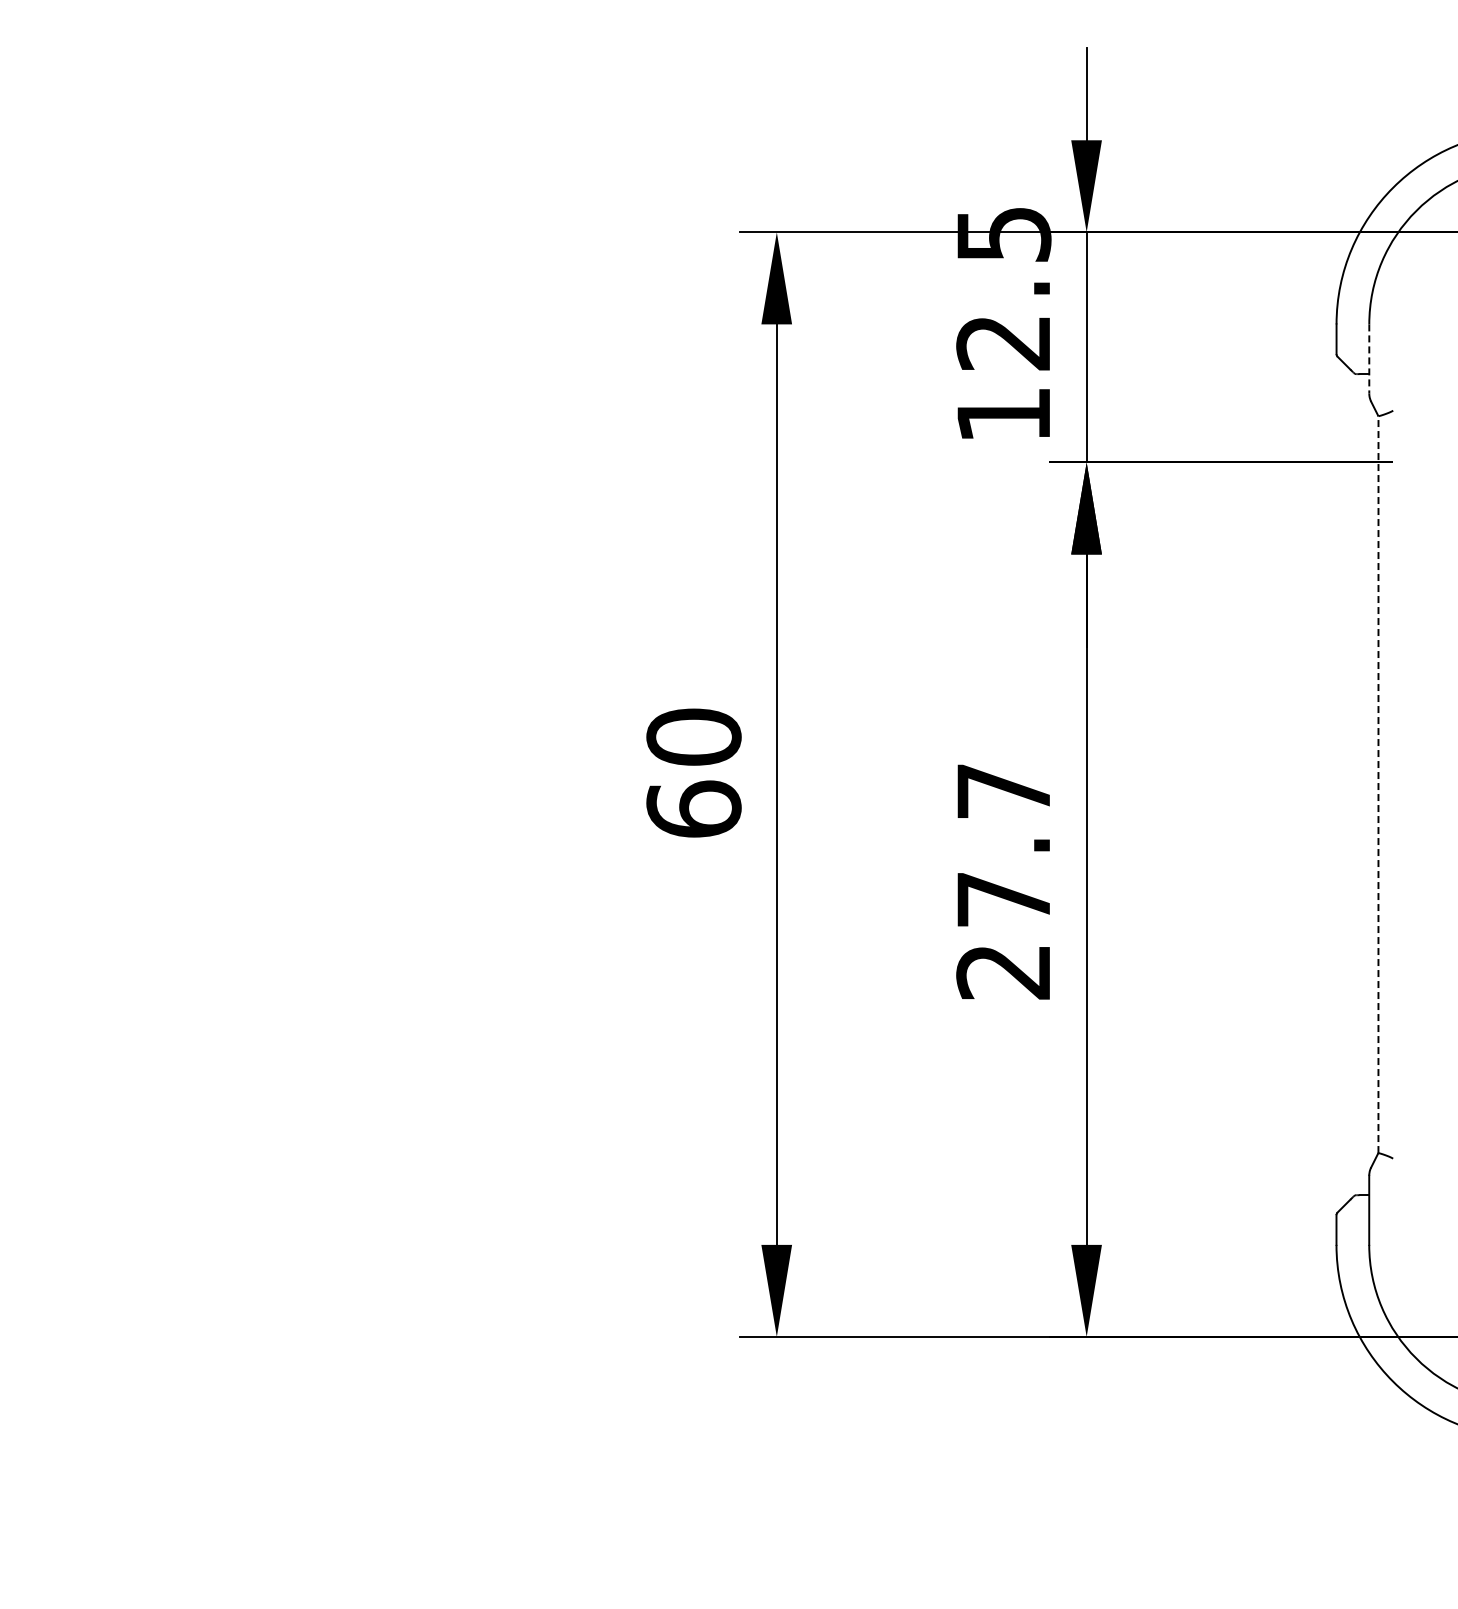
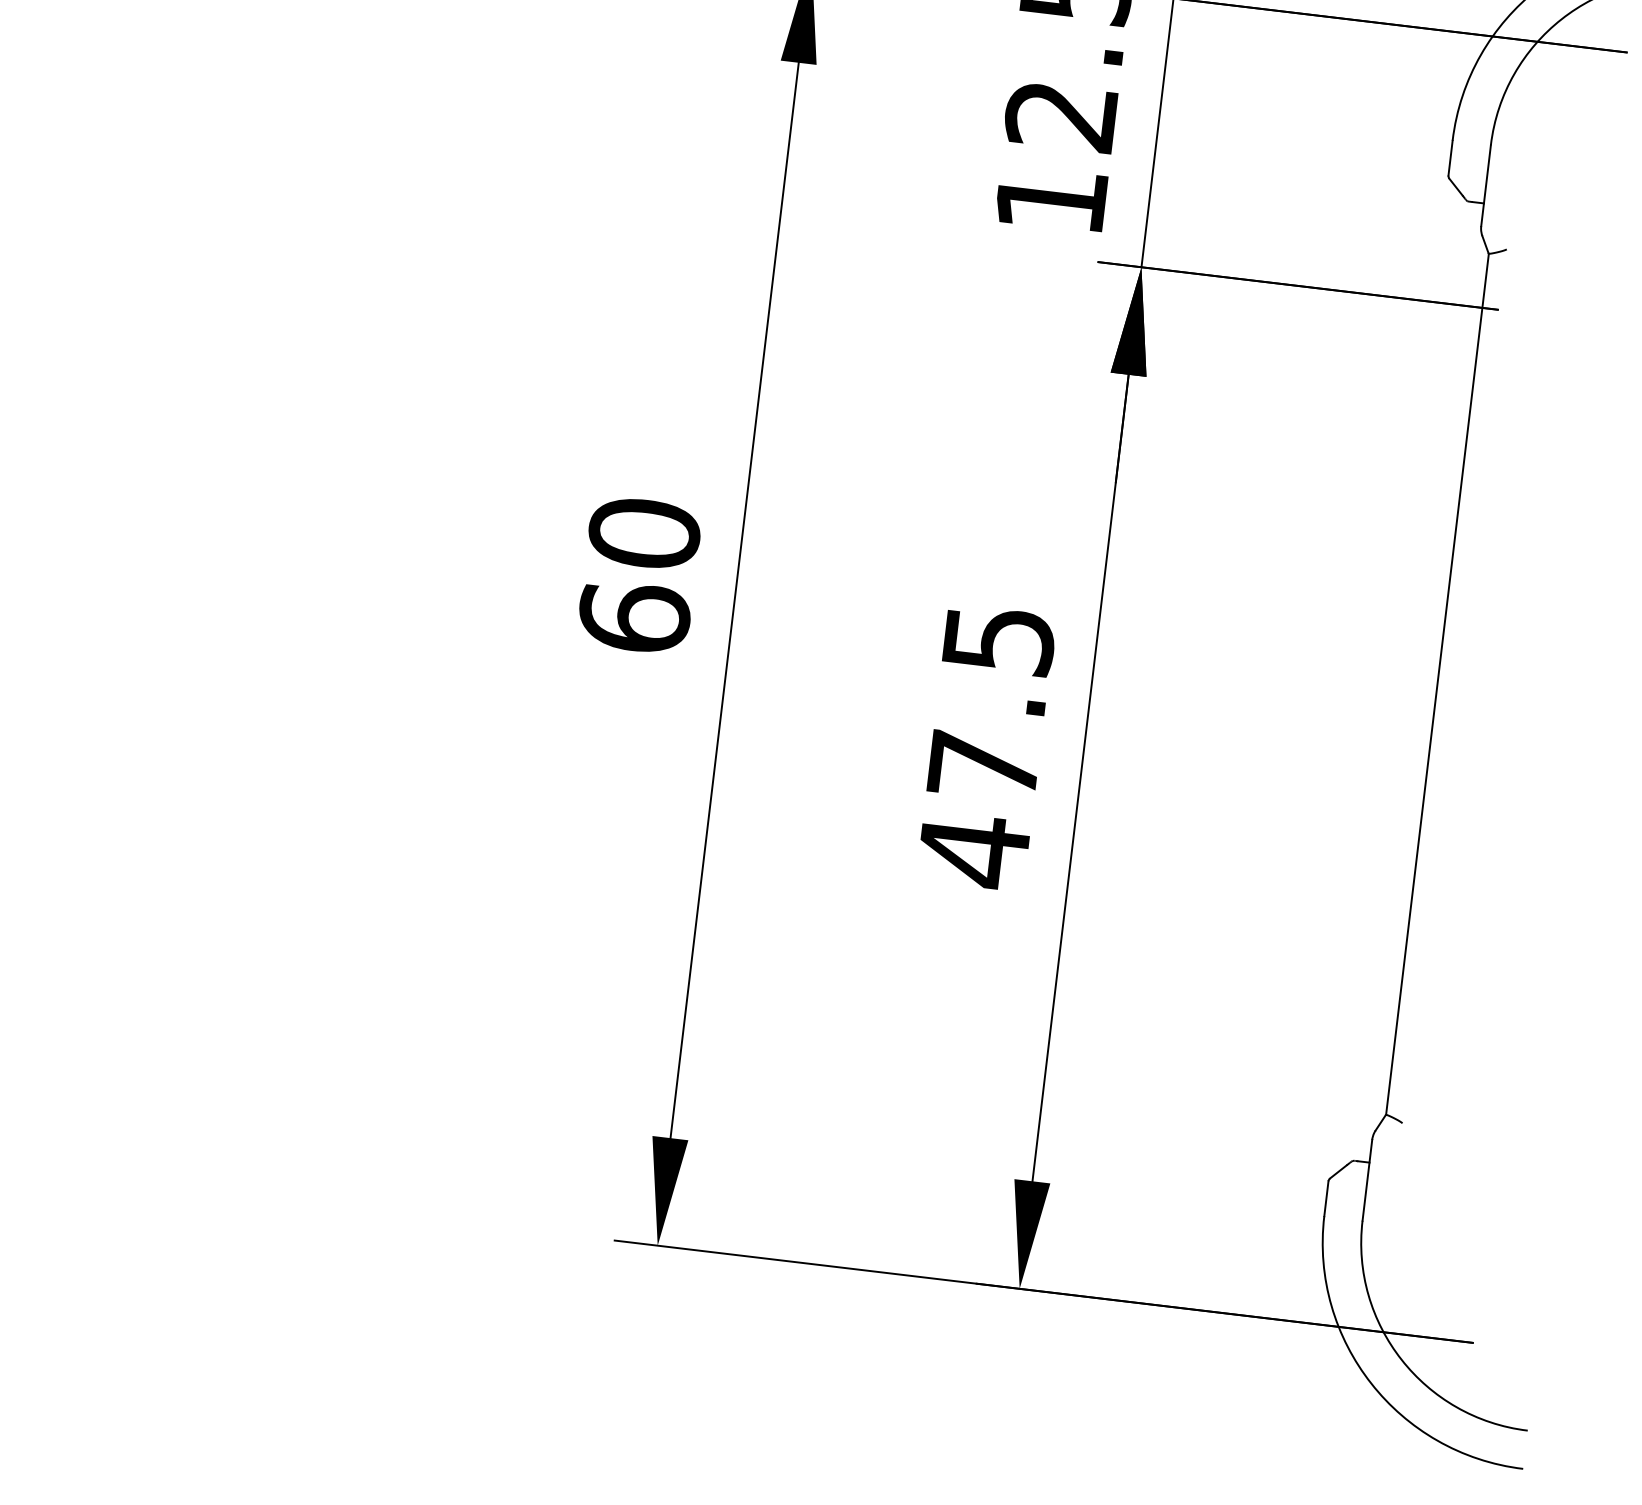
line: (1369, 359) -> (1486, 186), dashed -> solid
line: (1378, 784) -> (1437, 684), dashed -> solid
text: (1003, 883) -> (985, 747), 27.7 -> 47.5

